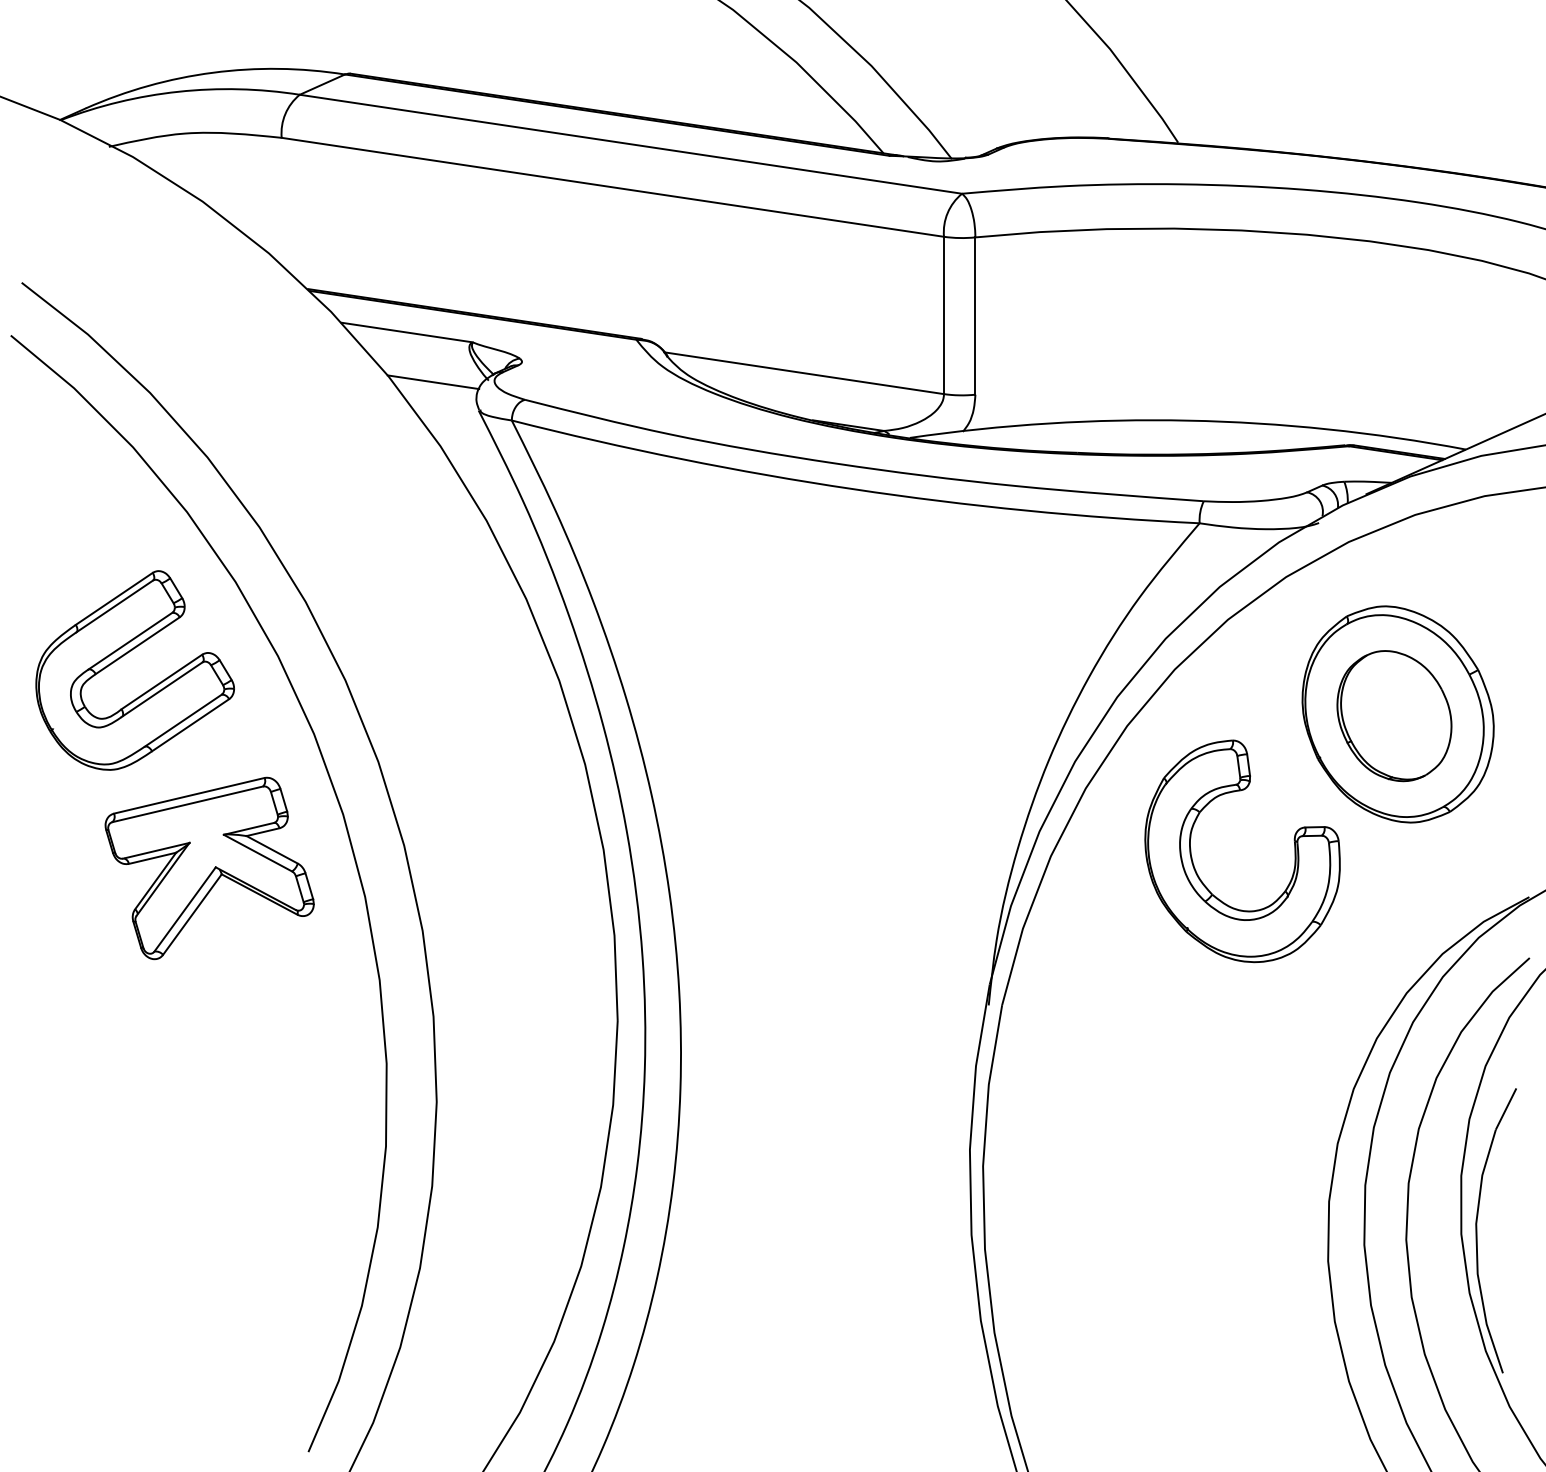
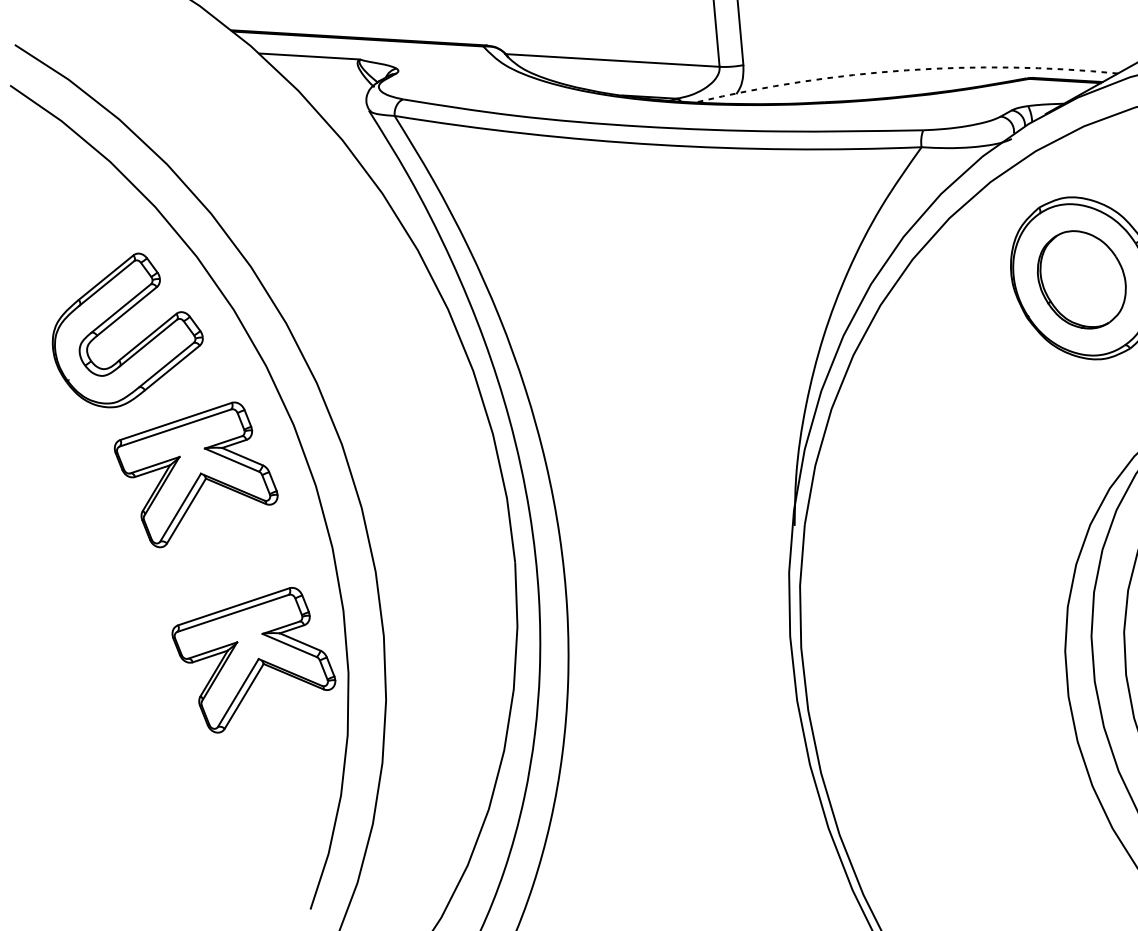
line: (433, 382) -> (332, 92), removed
arc: (1188, 420) -> (906, 70), solid -> dashed
part: (1198, 874) -> (944, 412), removed
part: (263, 1118) -> (254, 660), added

